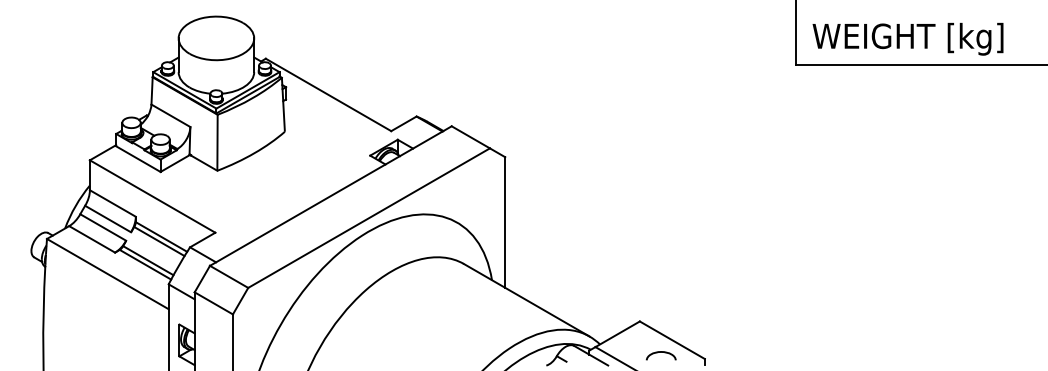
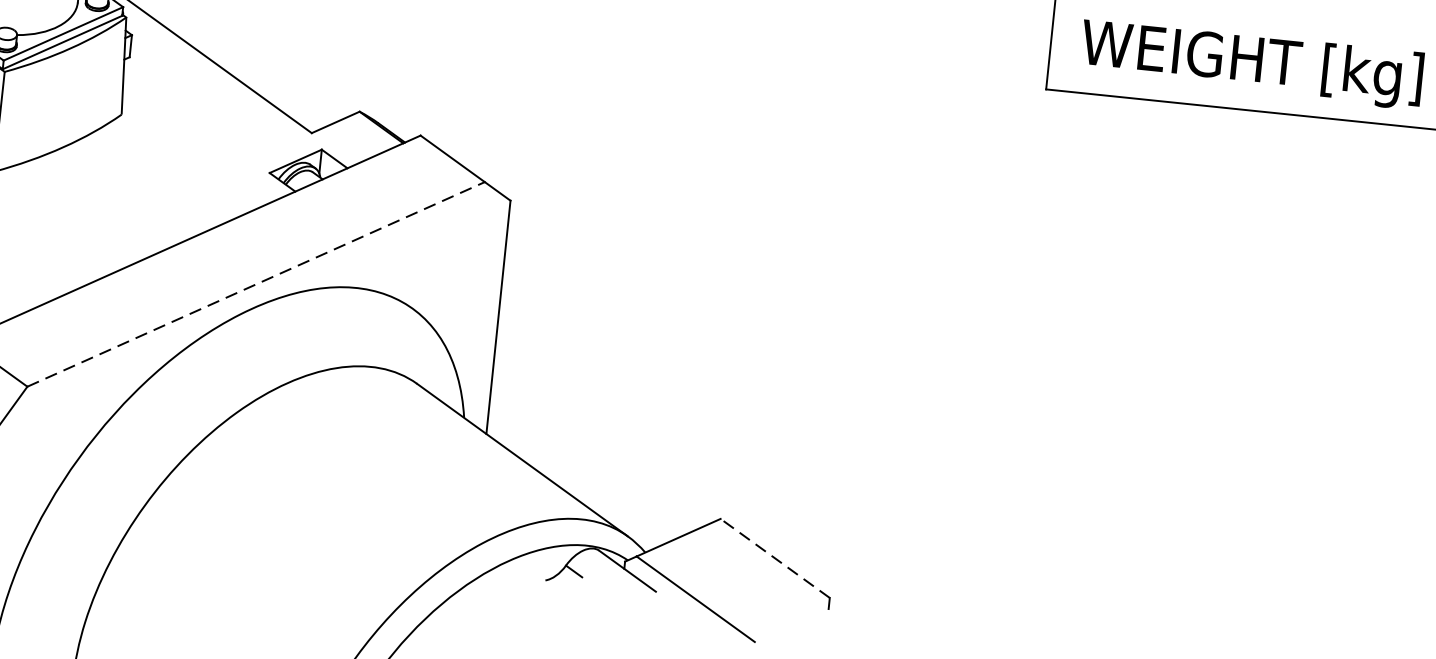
line: (369, 218) -> (256, 285), solid -> dashed
line: (672, 340) -> (775, 558), solid -> dashed
curve: (661, 352) -> (753, 578), removed

